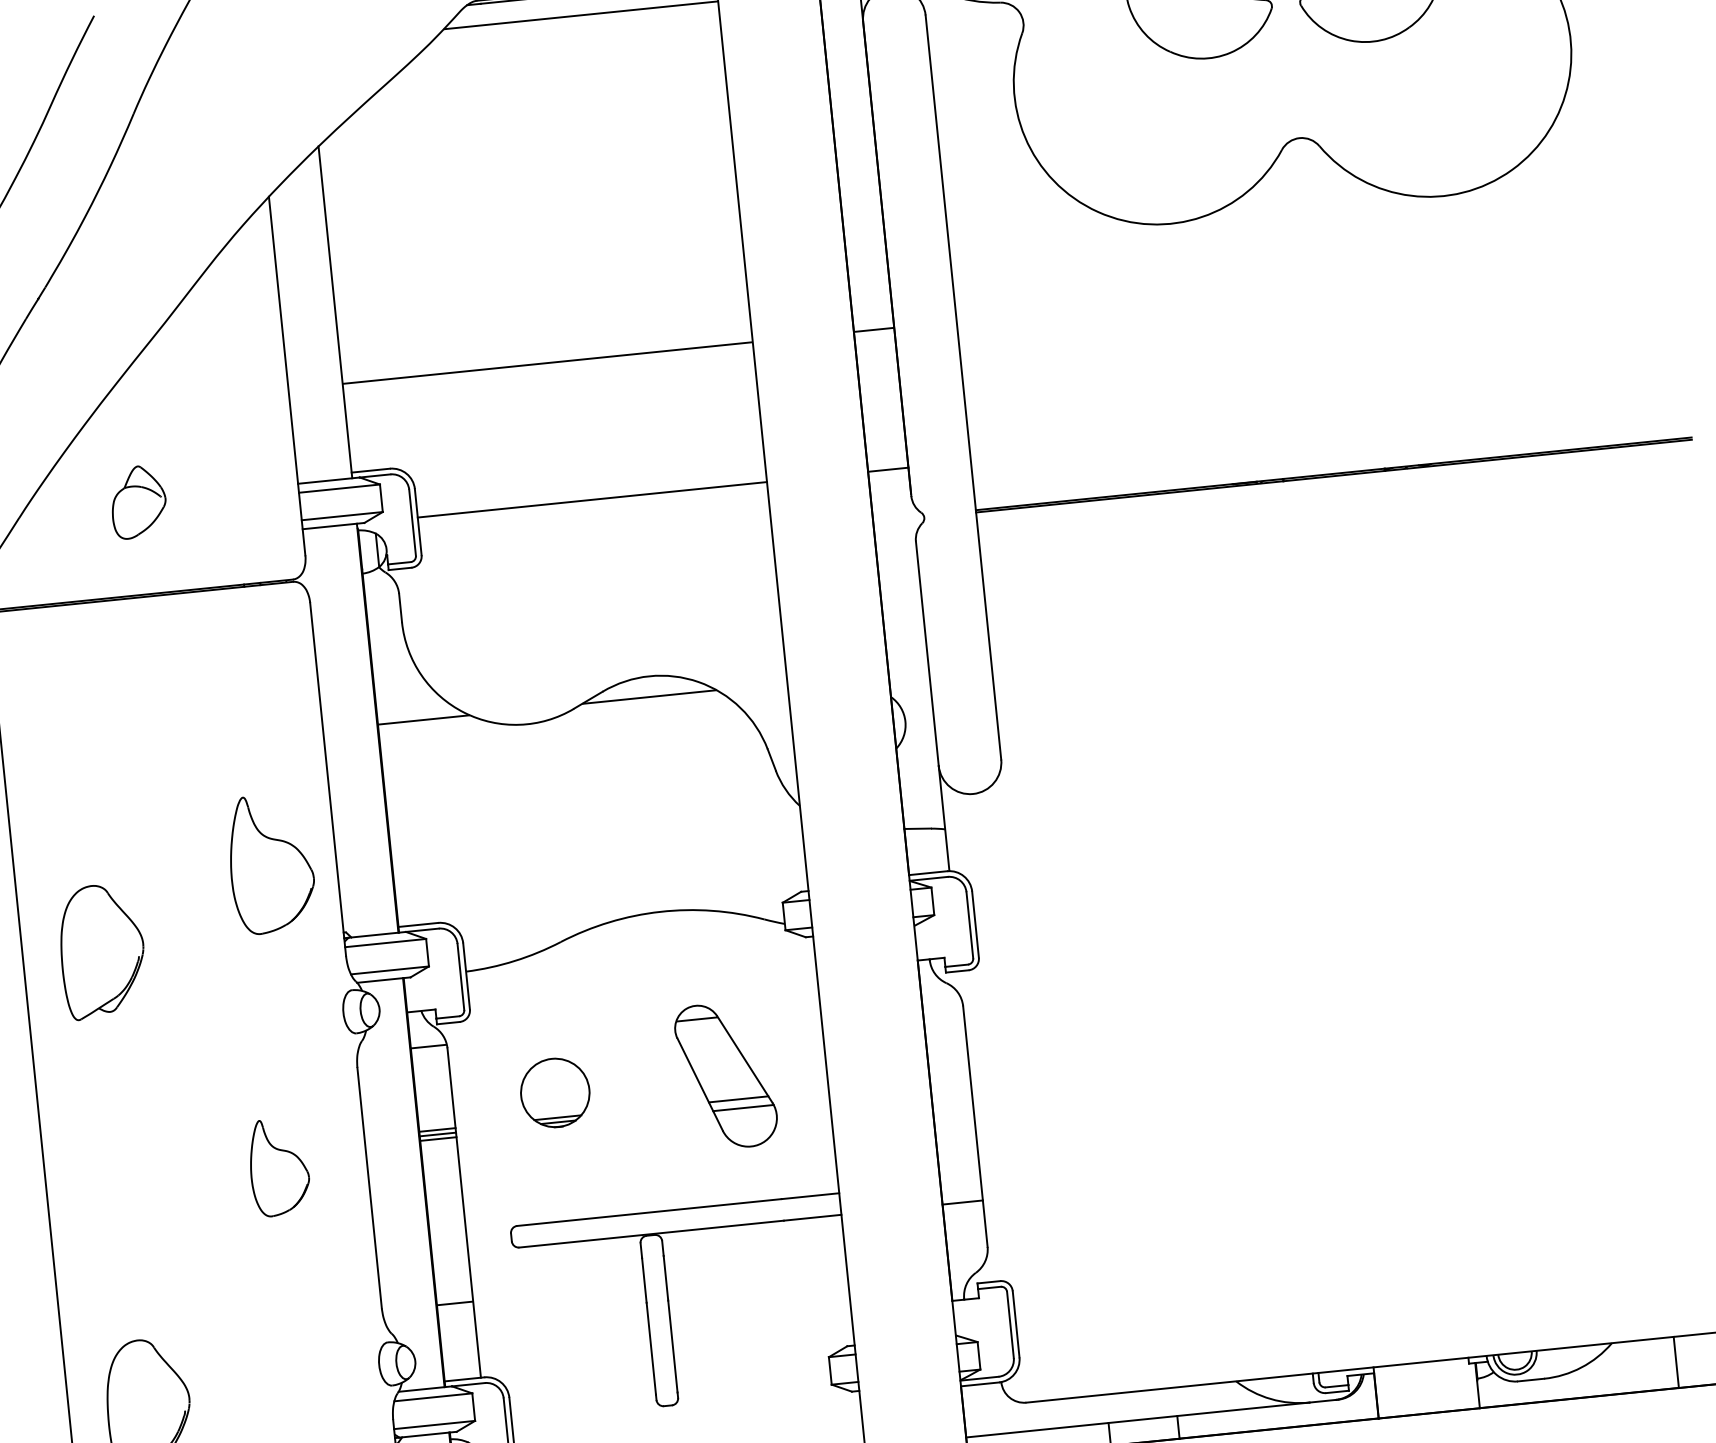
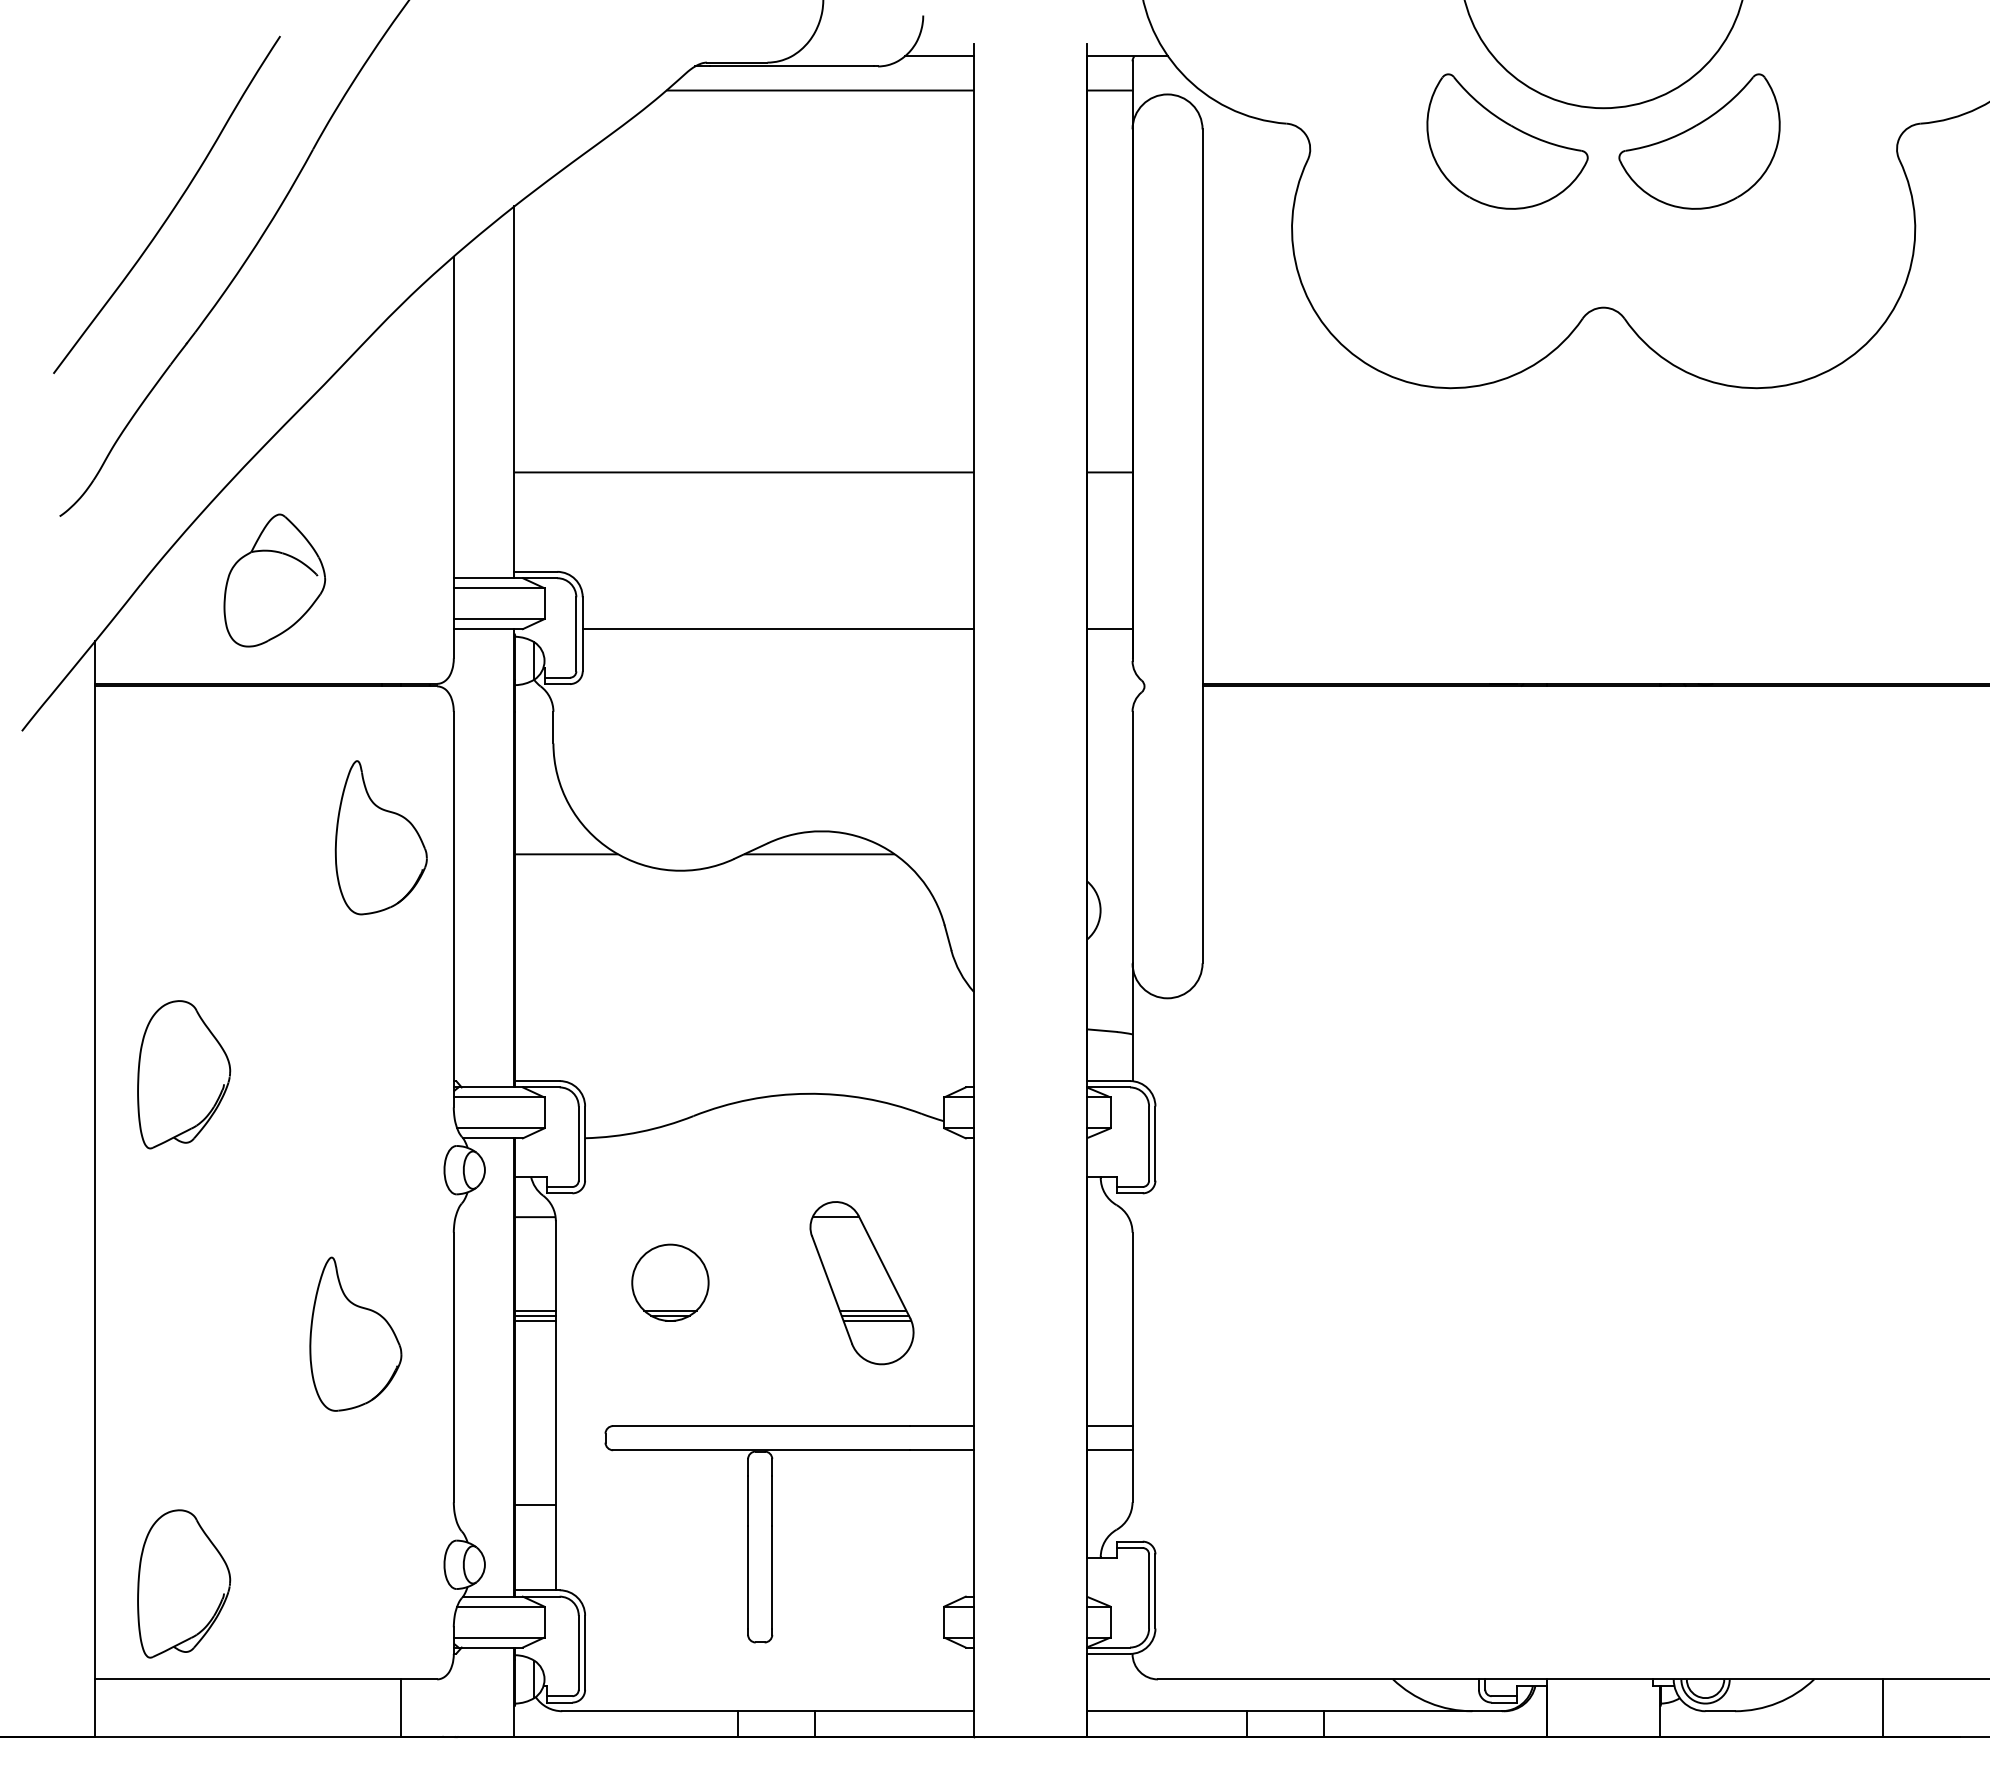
part: (138, 502) -> (274, 580), size x1.67
part: (270, 863) -> (380, 837), moved
line: (740, 1103) -> (874, 1315), added
part: (278, 1166) -> (355, 1333), size x1.43
line: (960, 1181) -> (1109, 1426), added

